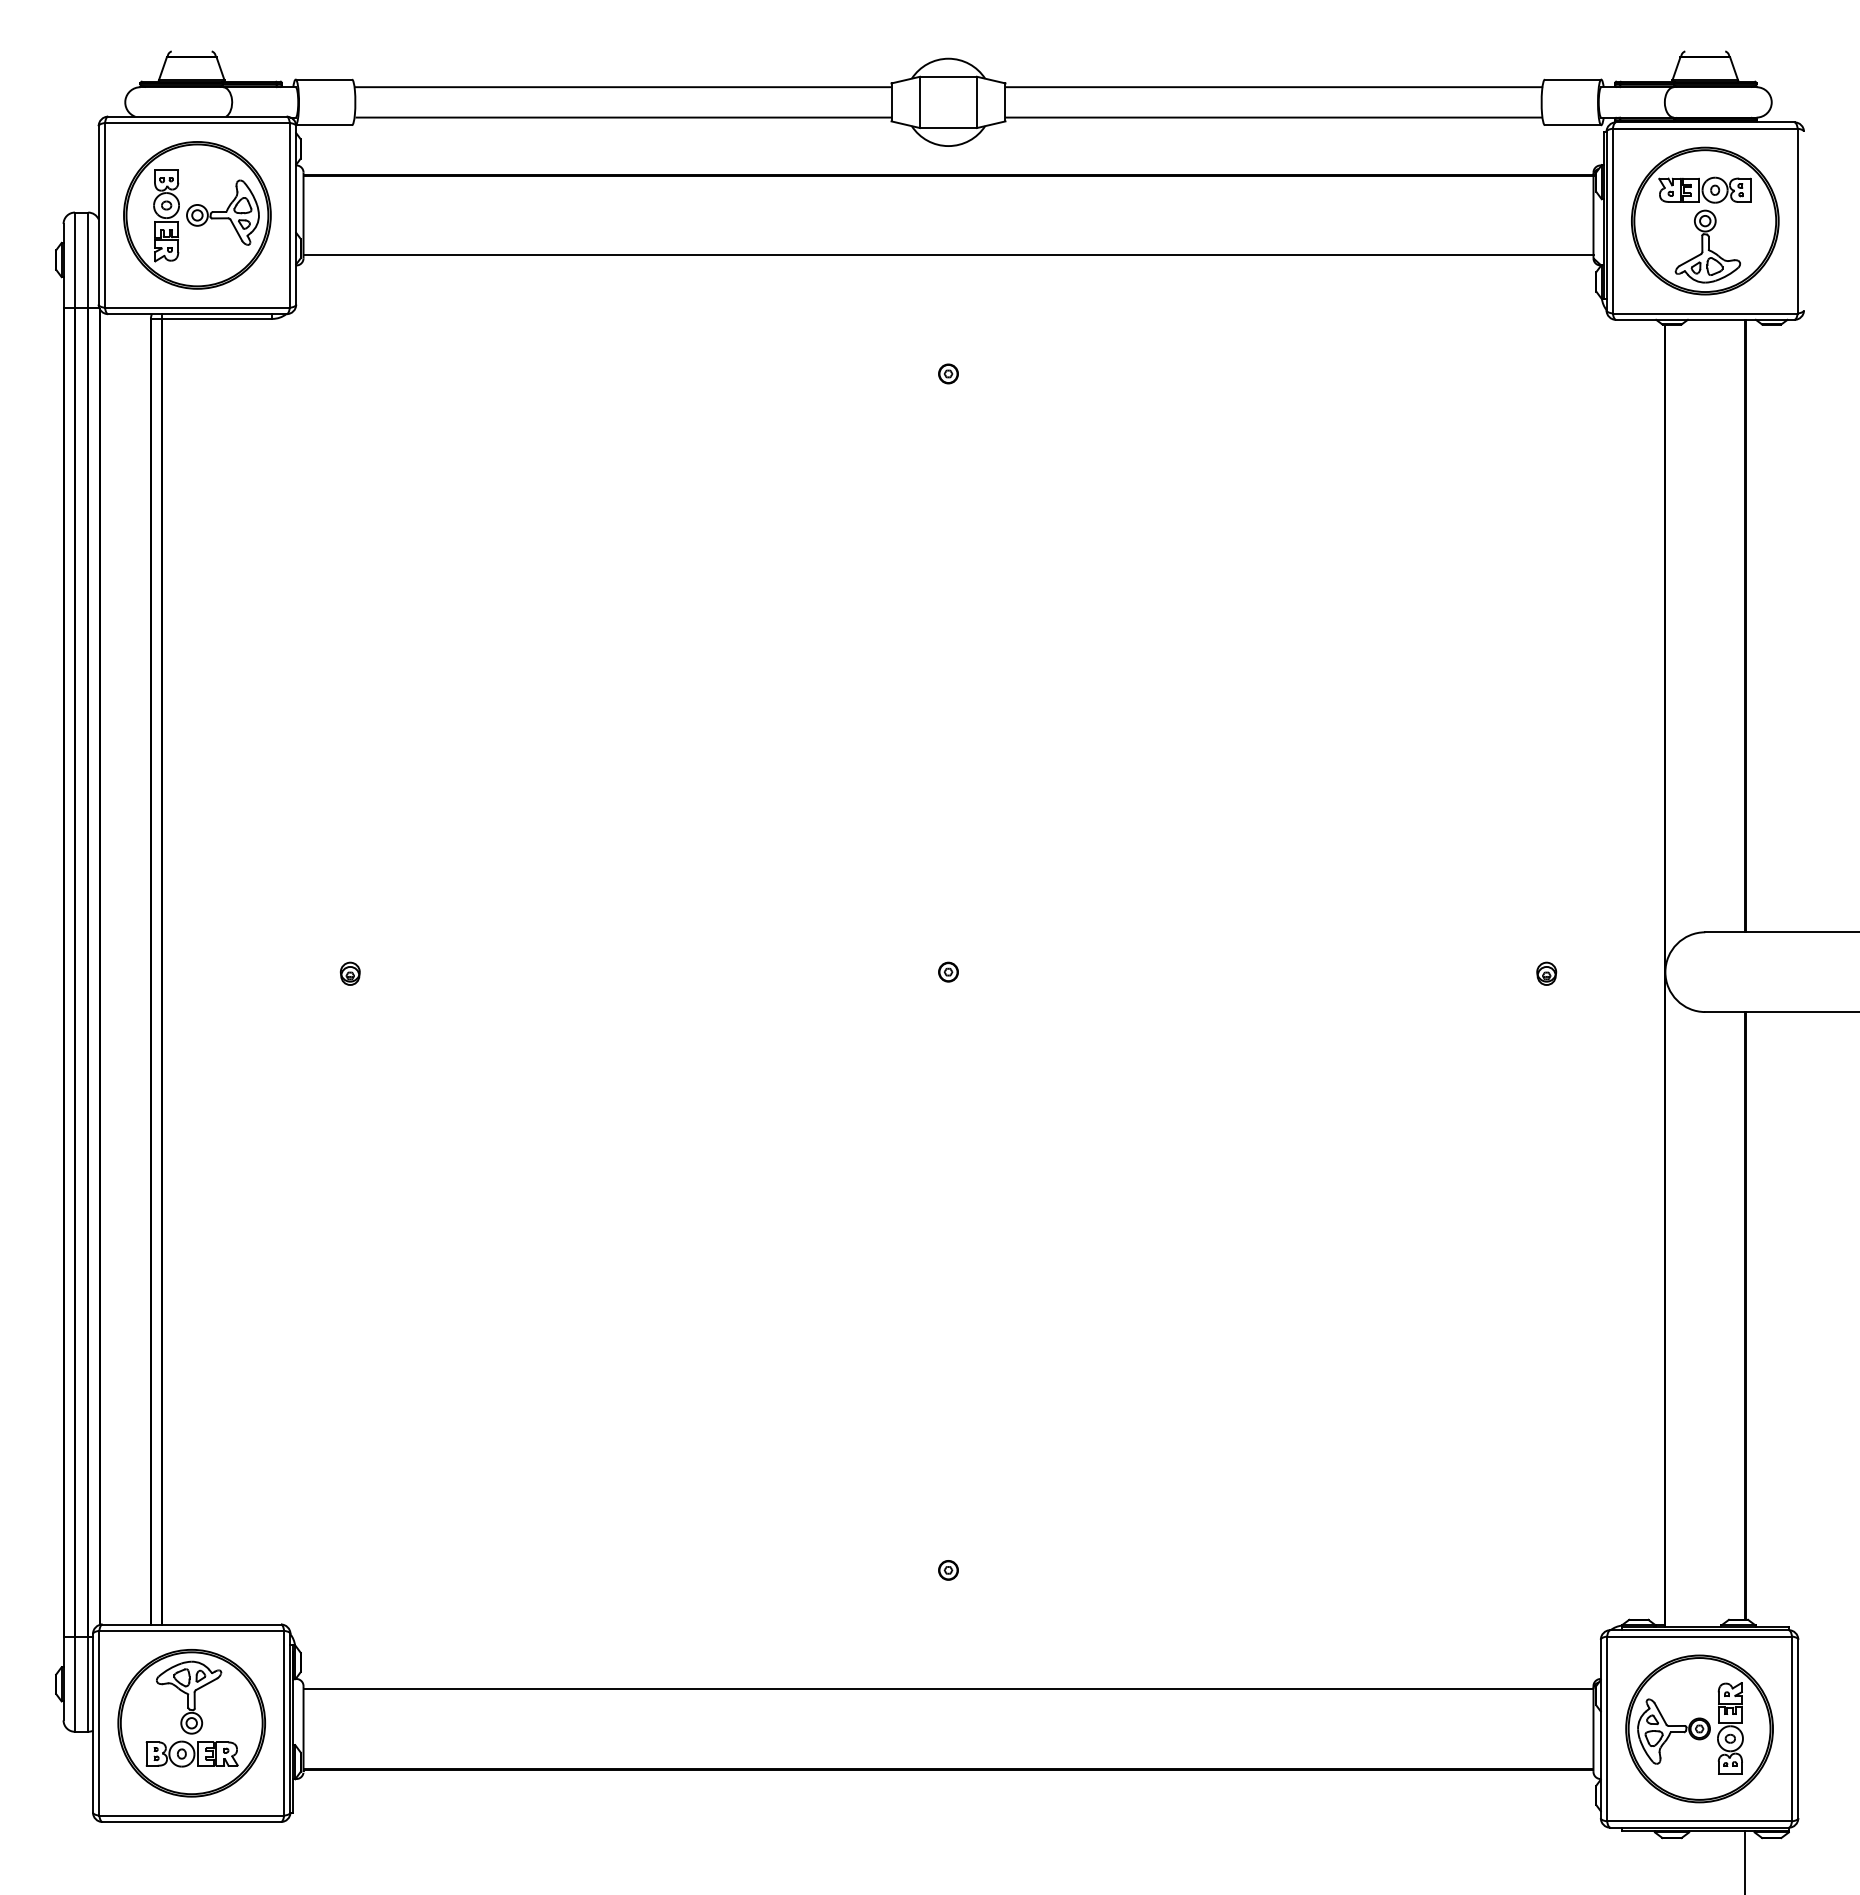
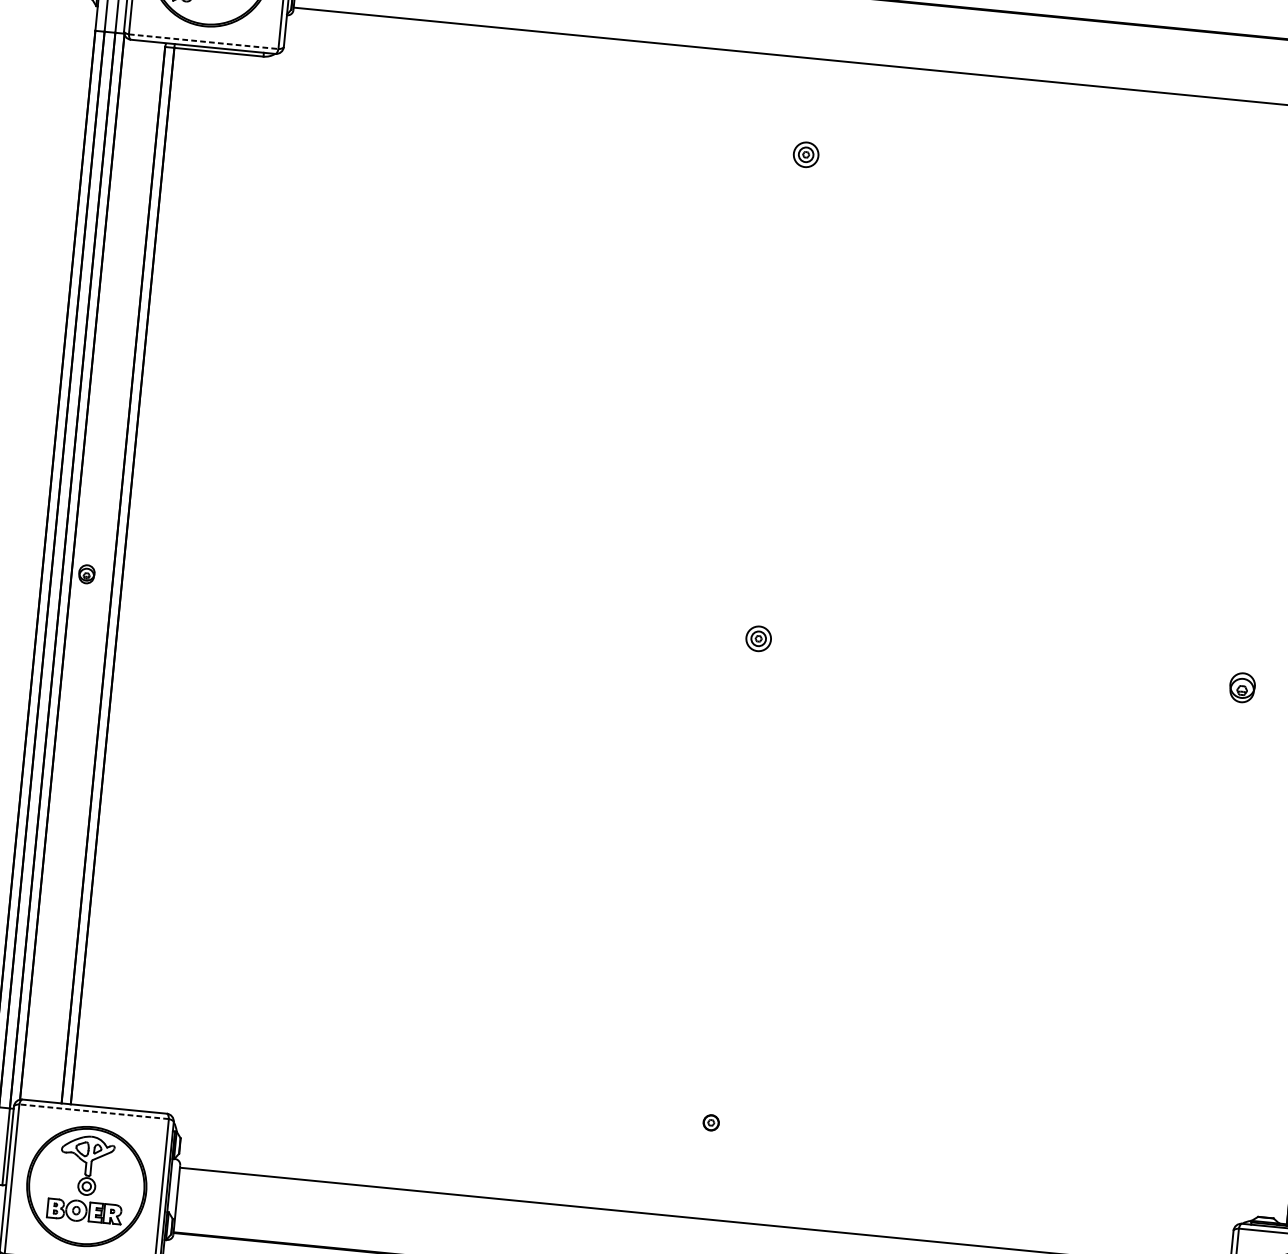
line: (197, 307) -> (203, 41), solid -> dashed
circle: (948, 373) -> (806, 154), size x1.6
circle: (948, 971) -> (758, 638), size x1.6
part: (349, 973) -> (86, 573), moved
part: (1546, 973) -> (1242, 687), size x1.6
line: (191, 1630) -> (93, 1111), solid -> dashed

